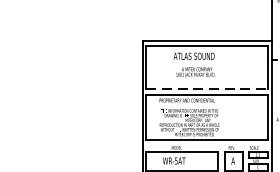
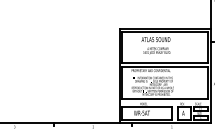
line: (207, 88) -> (165, 62), dashed -> solid

